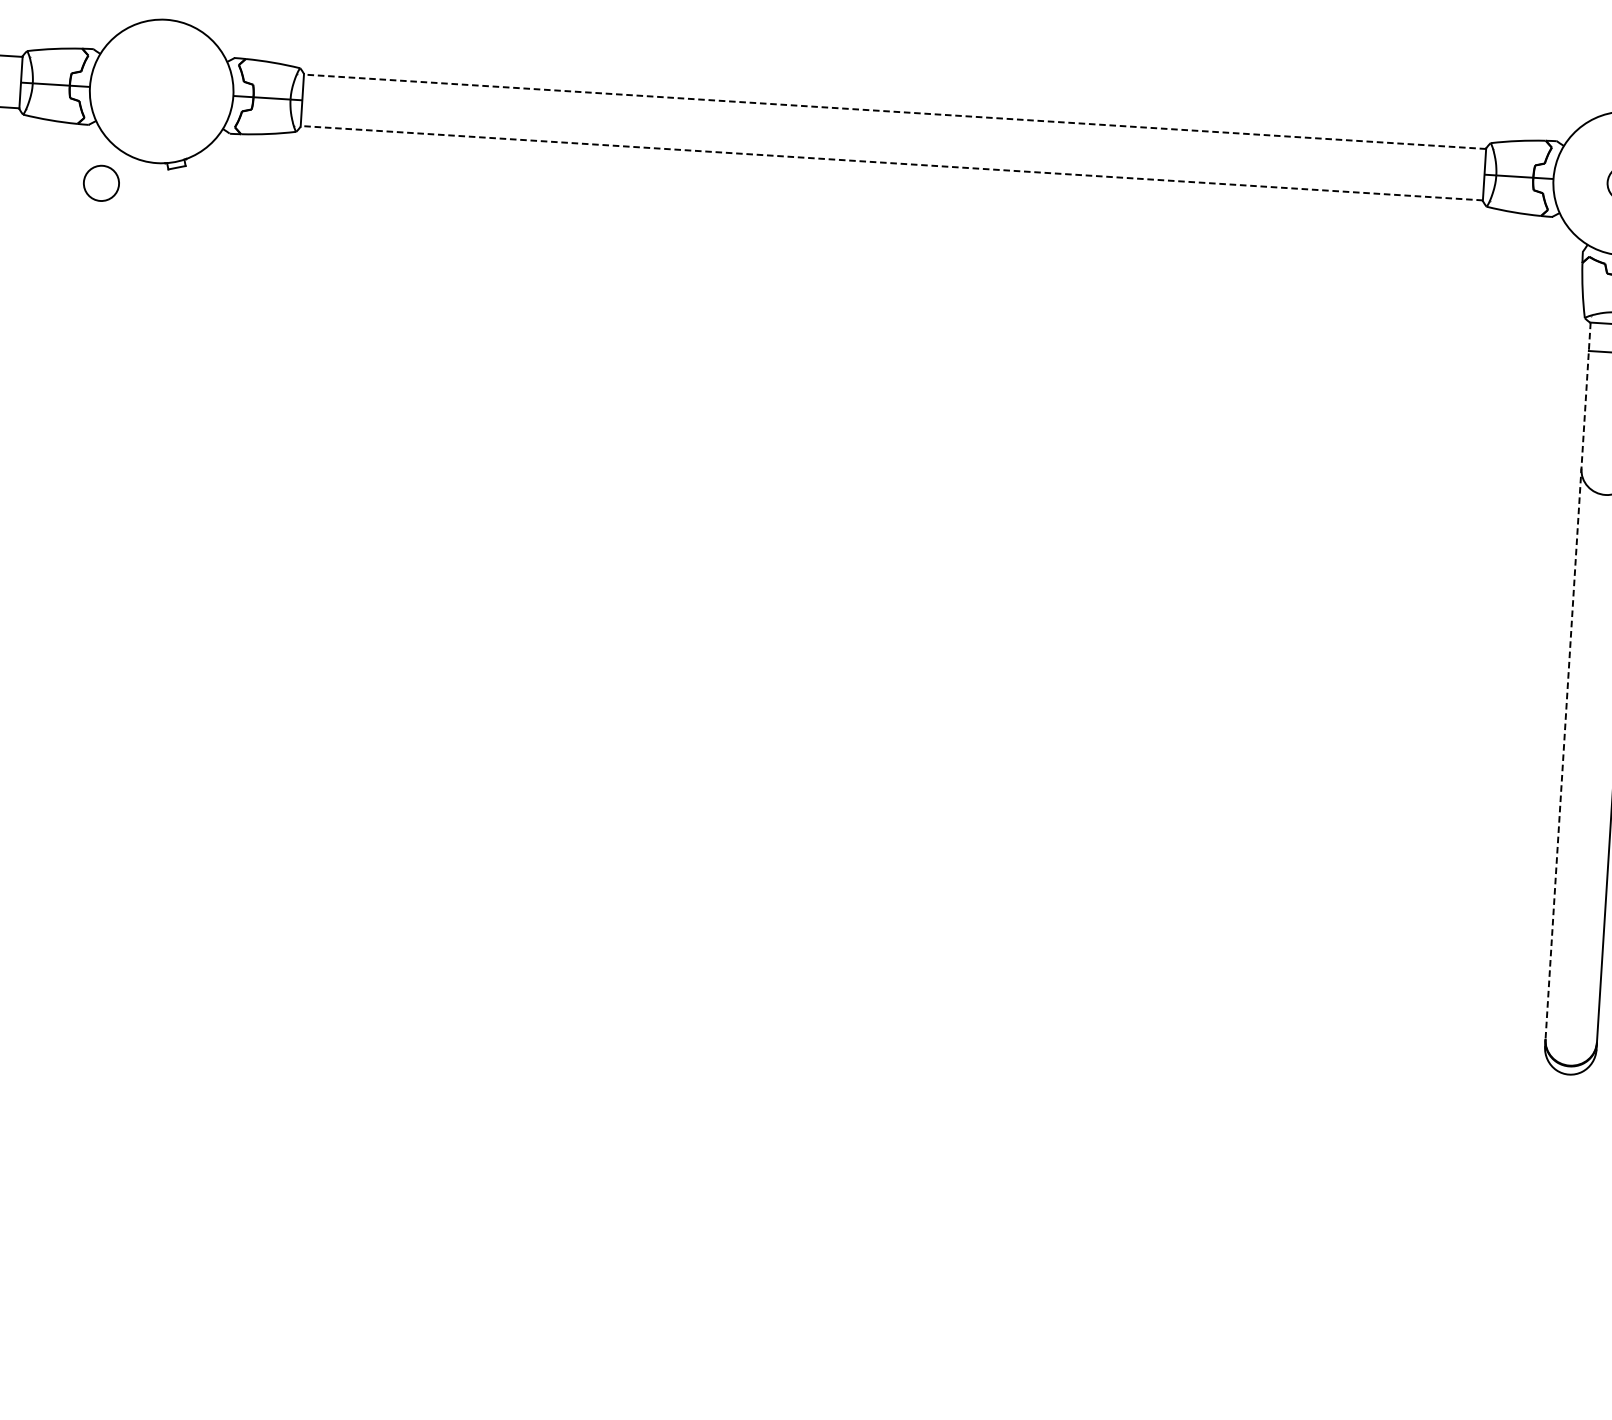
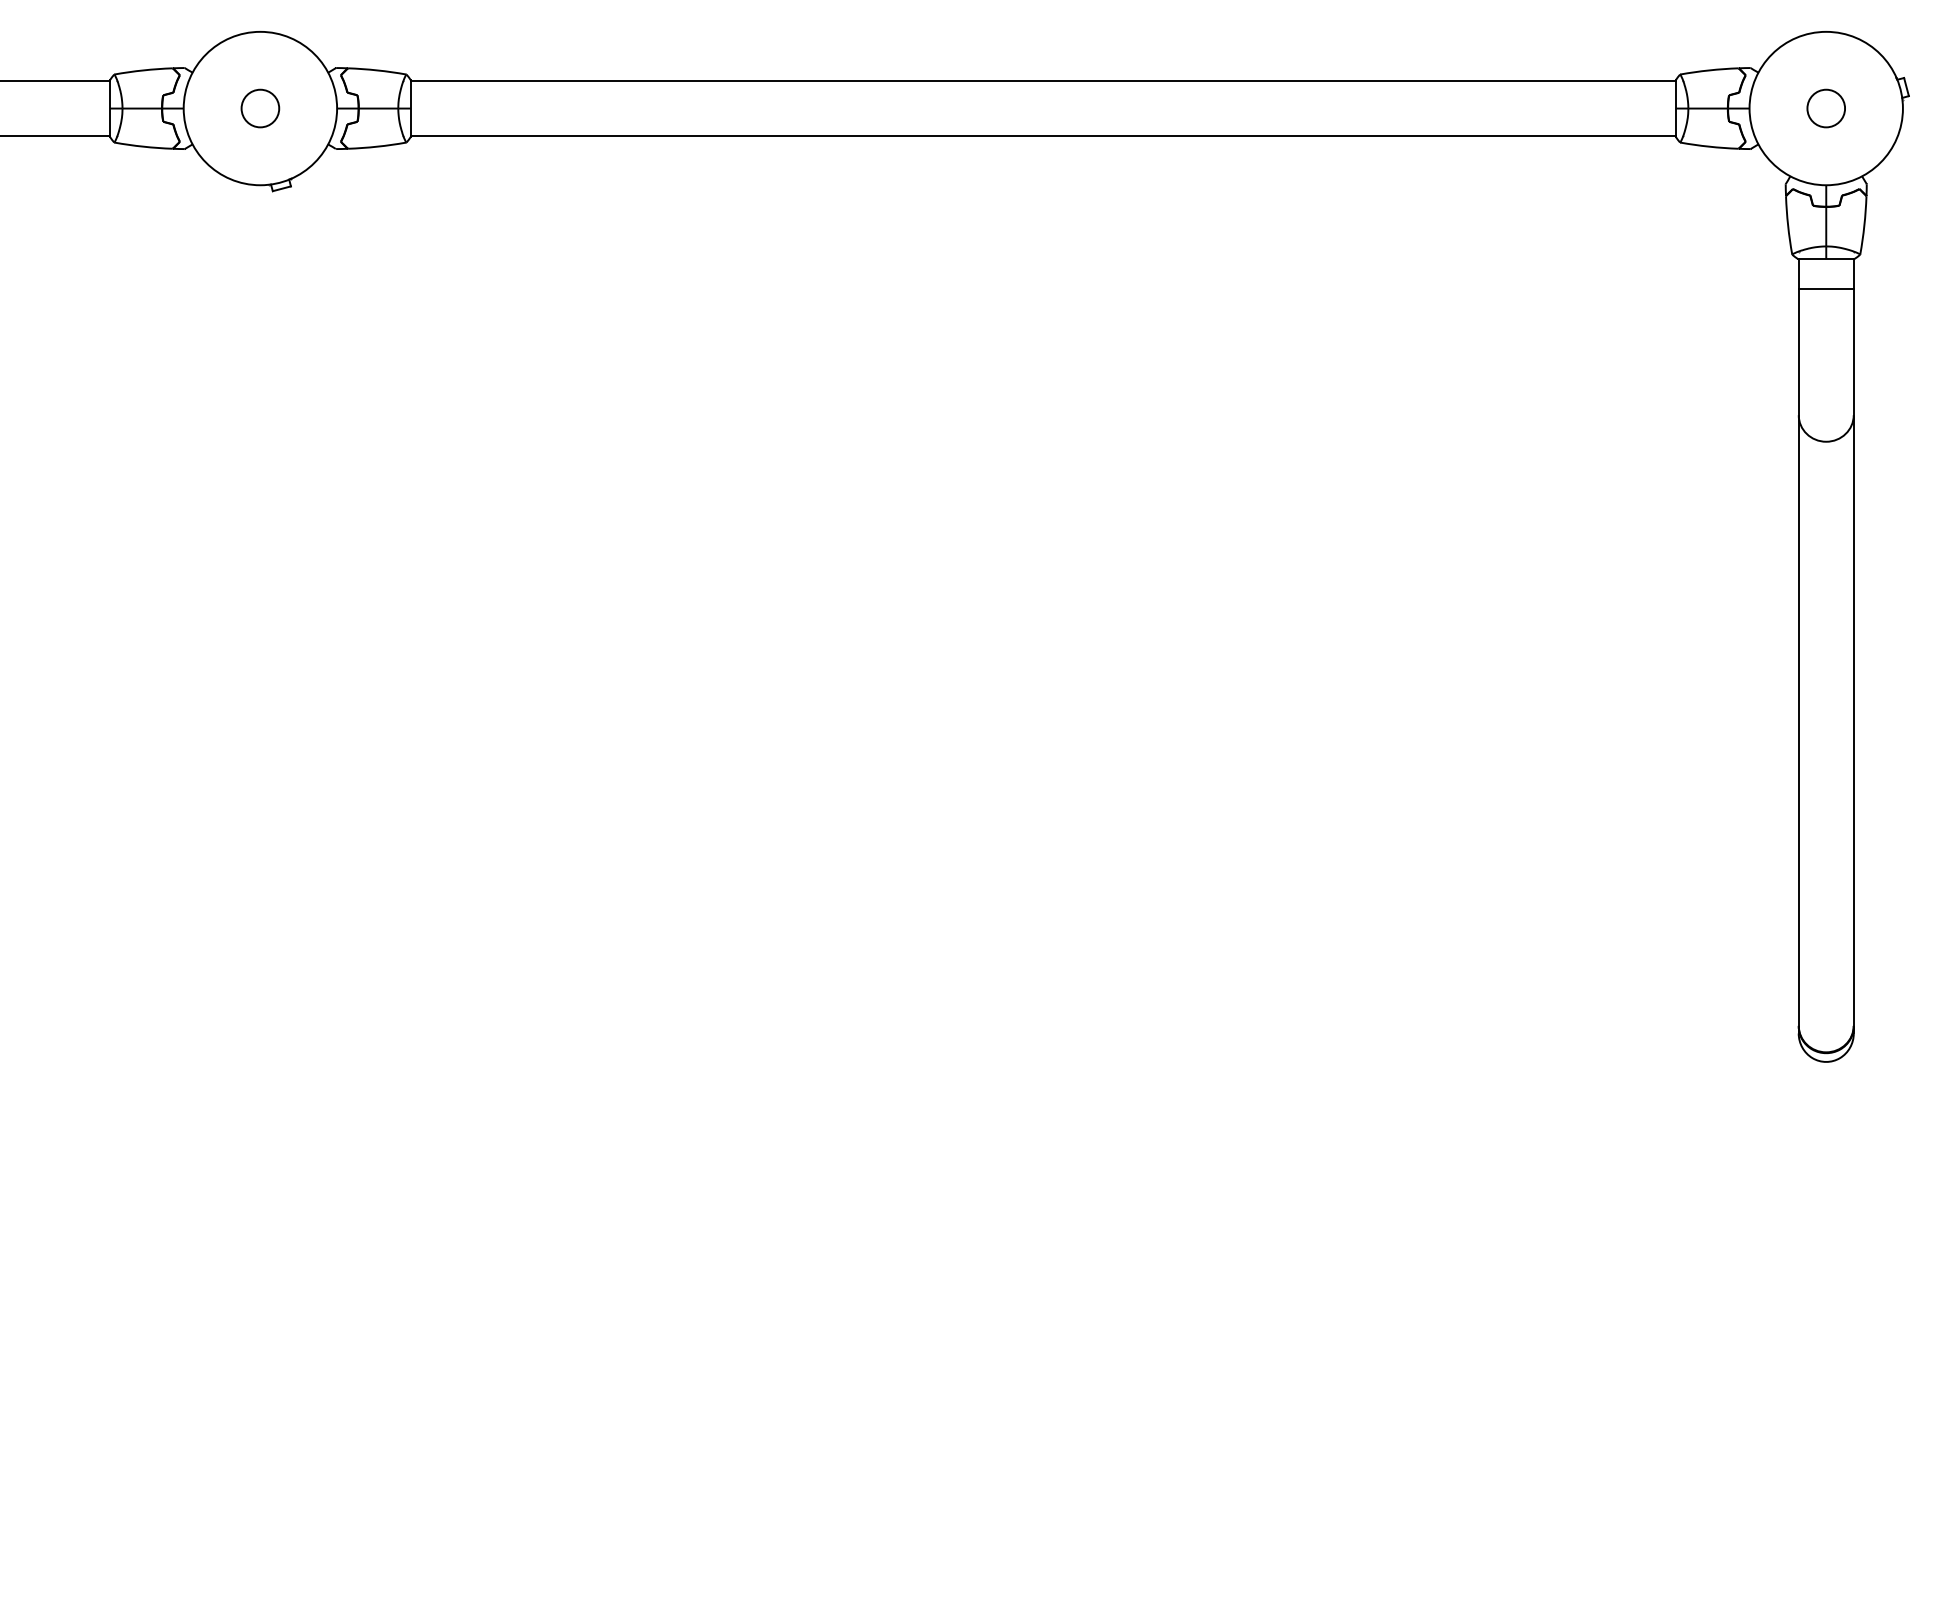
line: (894, 112) -> (1042, 81), dashed -> solid
line: (891, 163) -> (1042, 136), dashed -> solid
circle: (101, 183) -> (260, 108), moved
line: (1567, 680) -> (1798, 642), dashed -> solid

